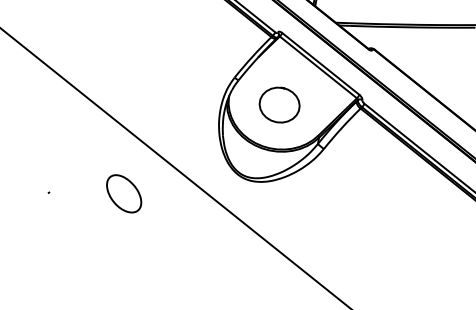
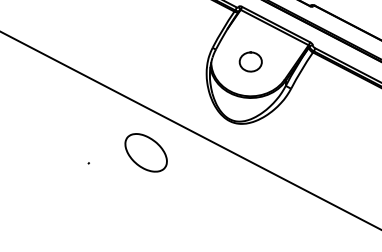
part: (279, 104) -> (250, 61), size x0.71
part: (123, 193) -> (145, 152), size x1.43

